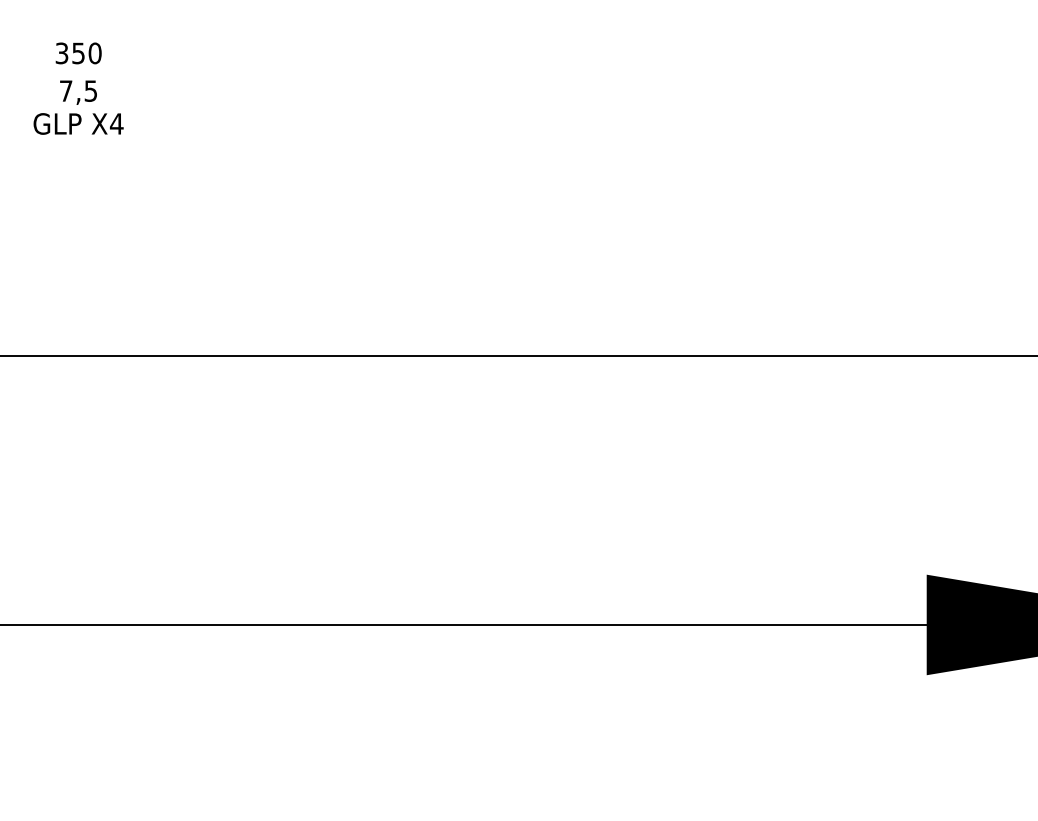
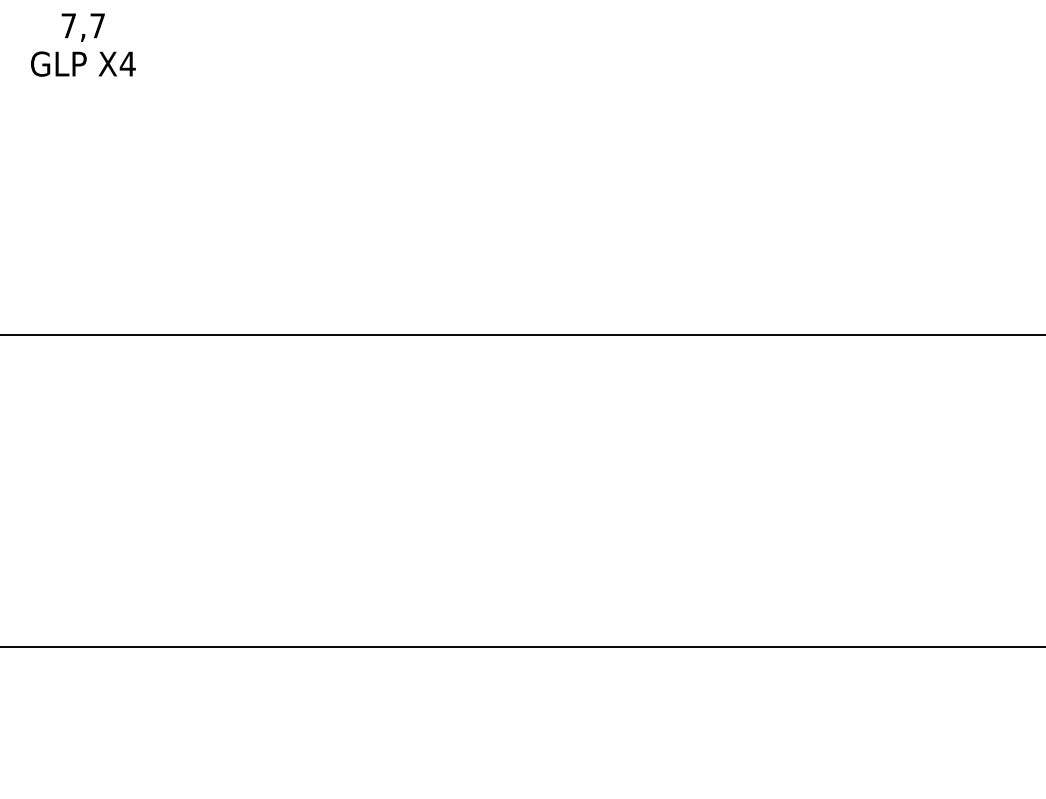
text: (90, 90) -> (97, 25), 7,5 -> 7,7

